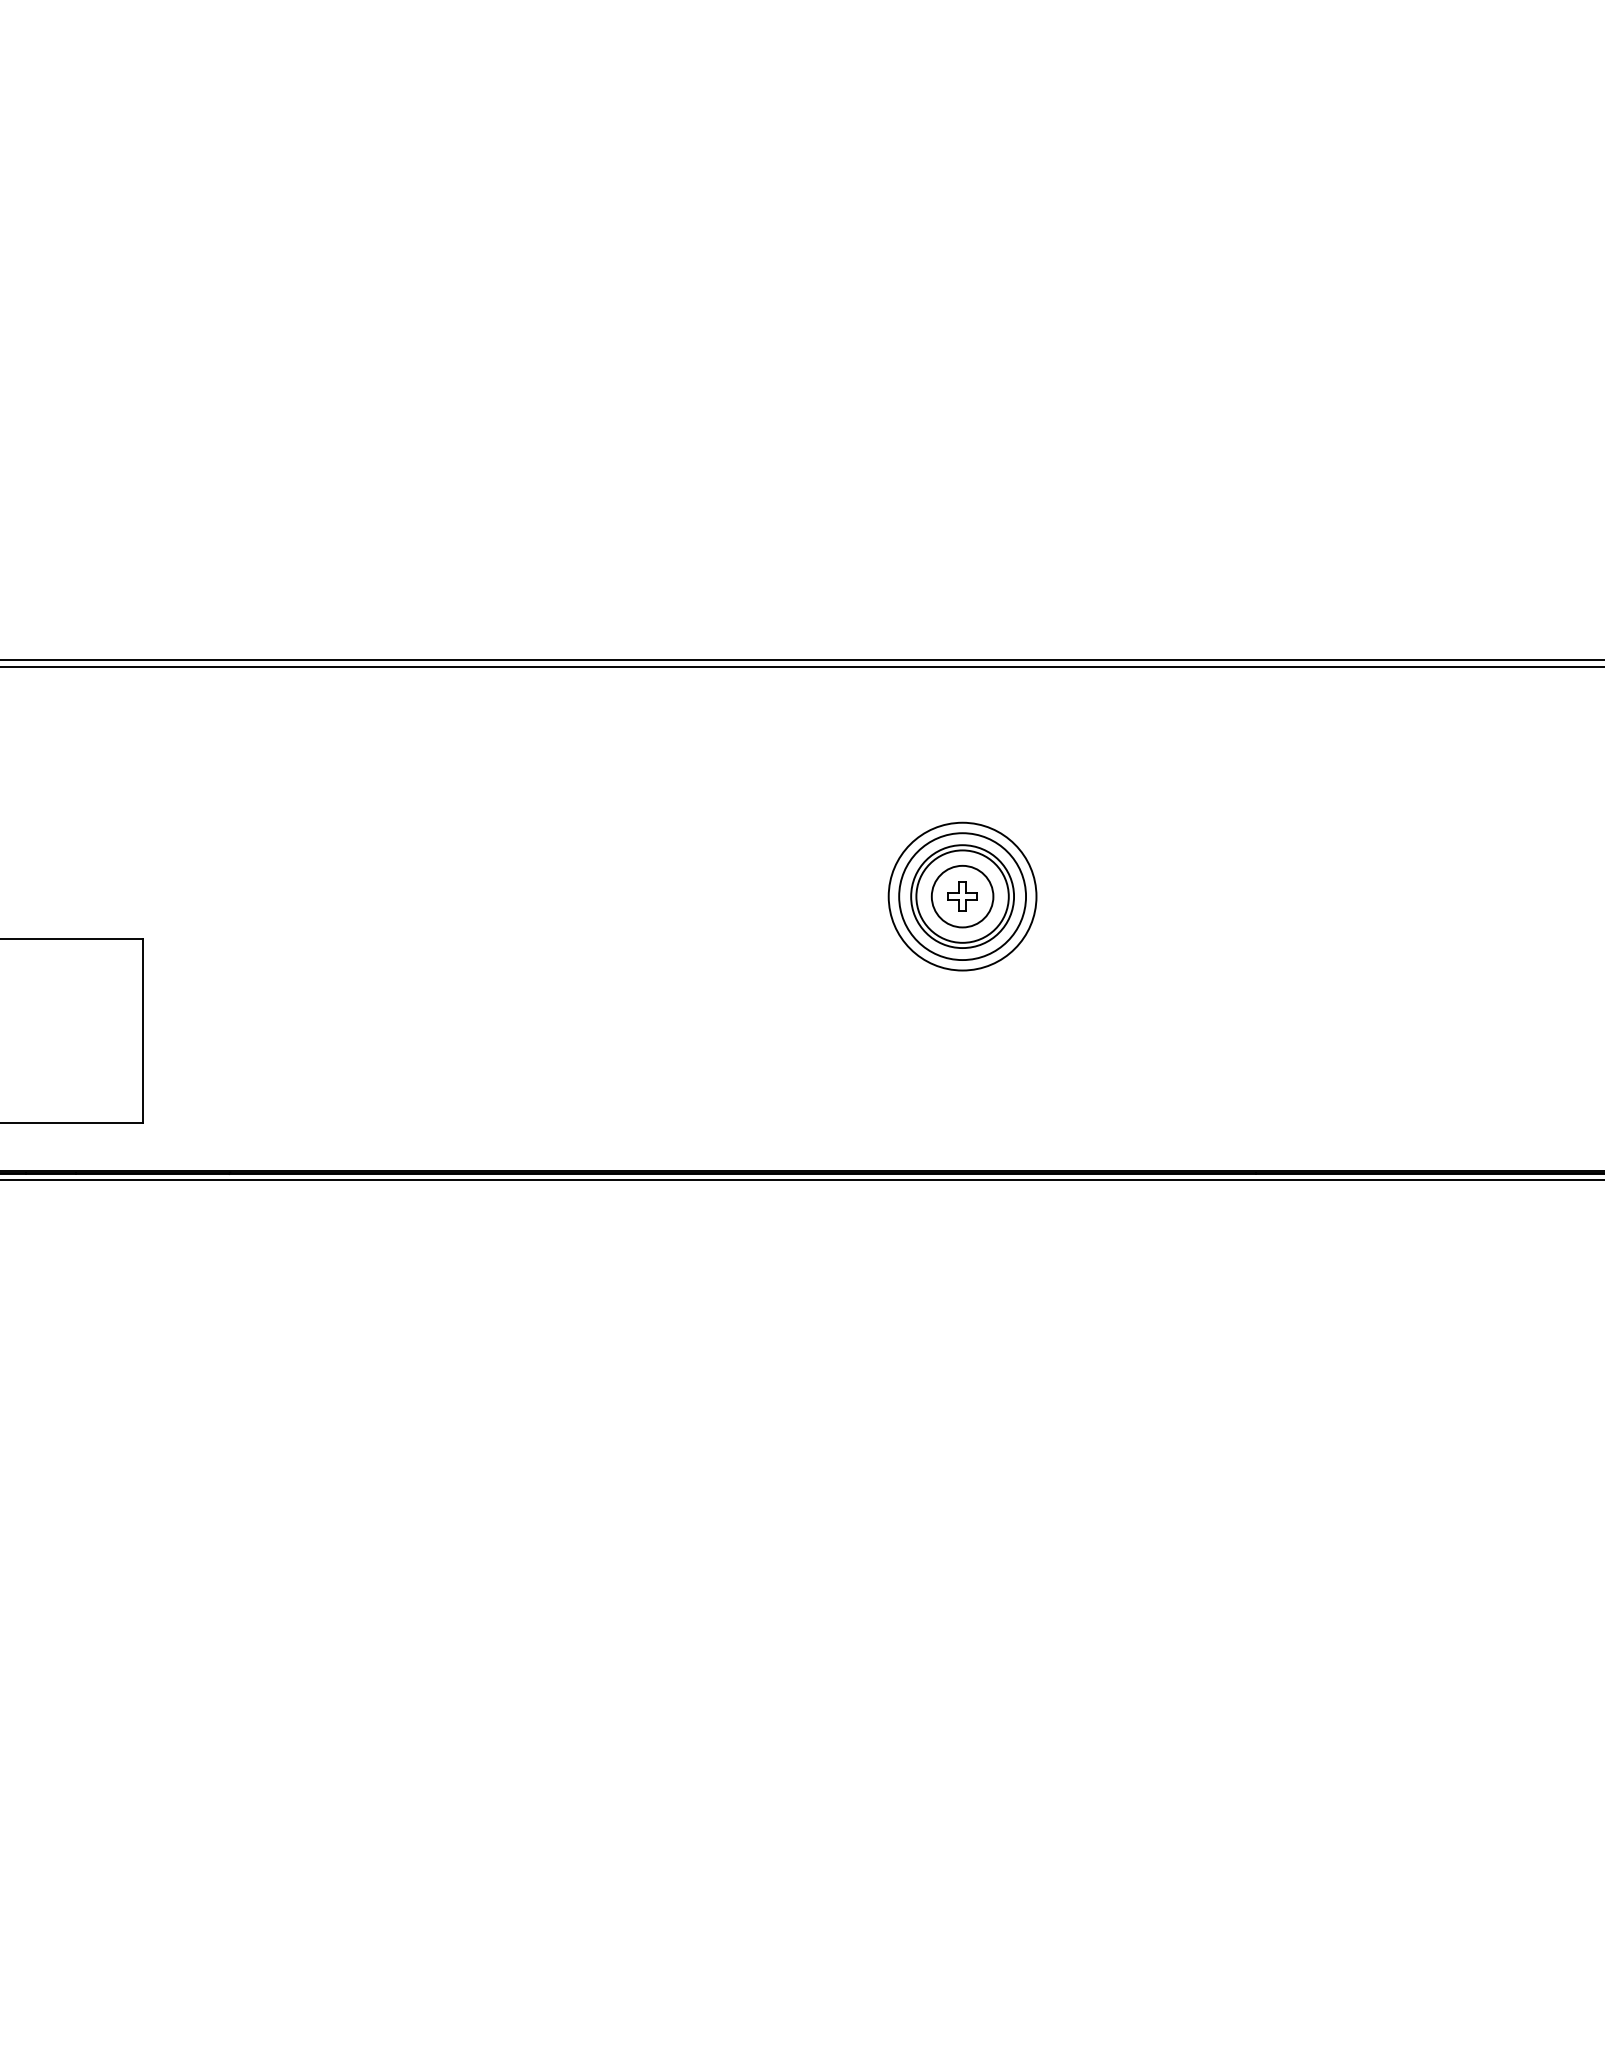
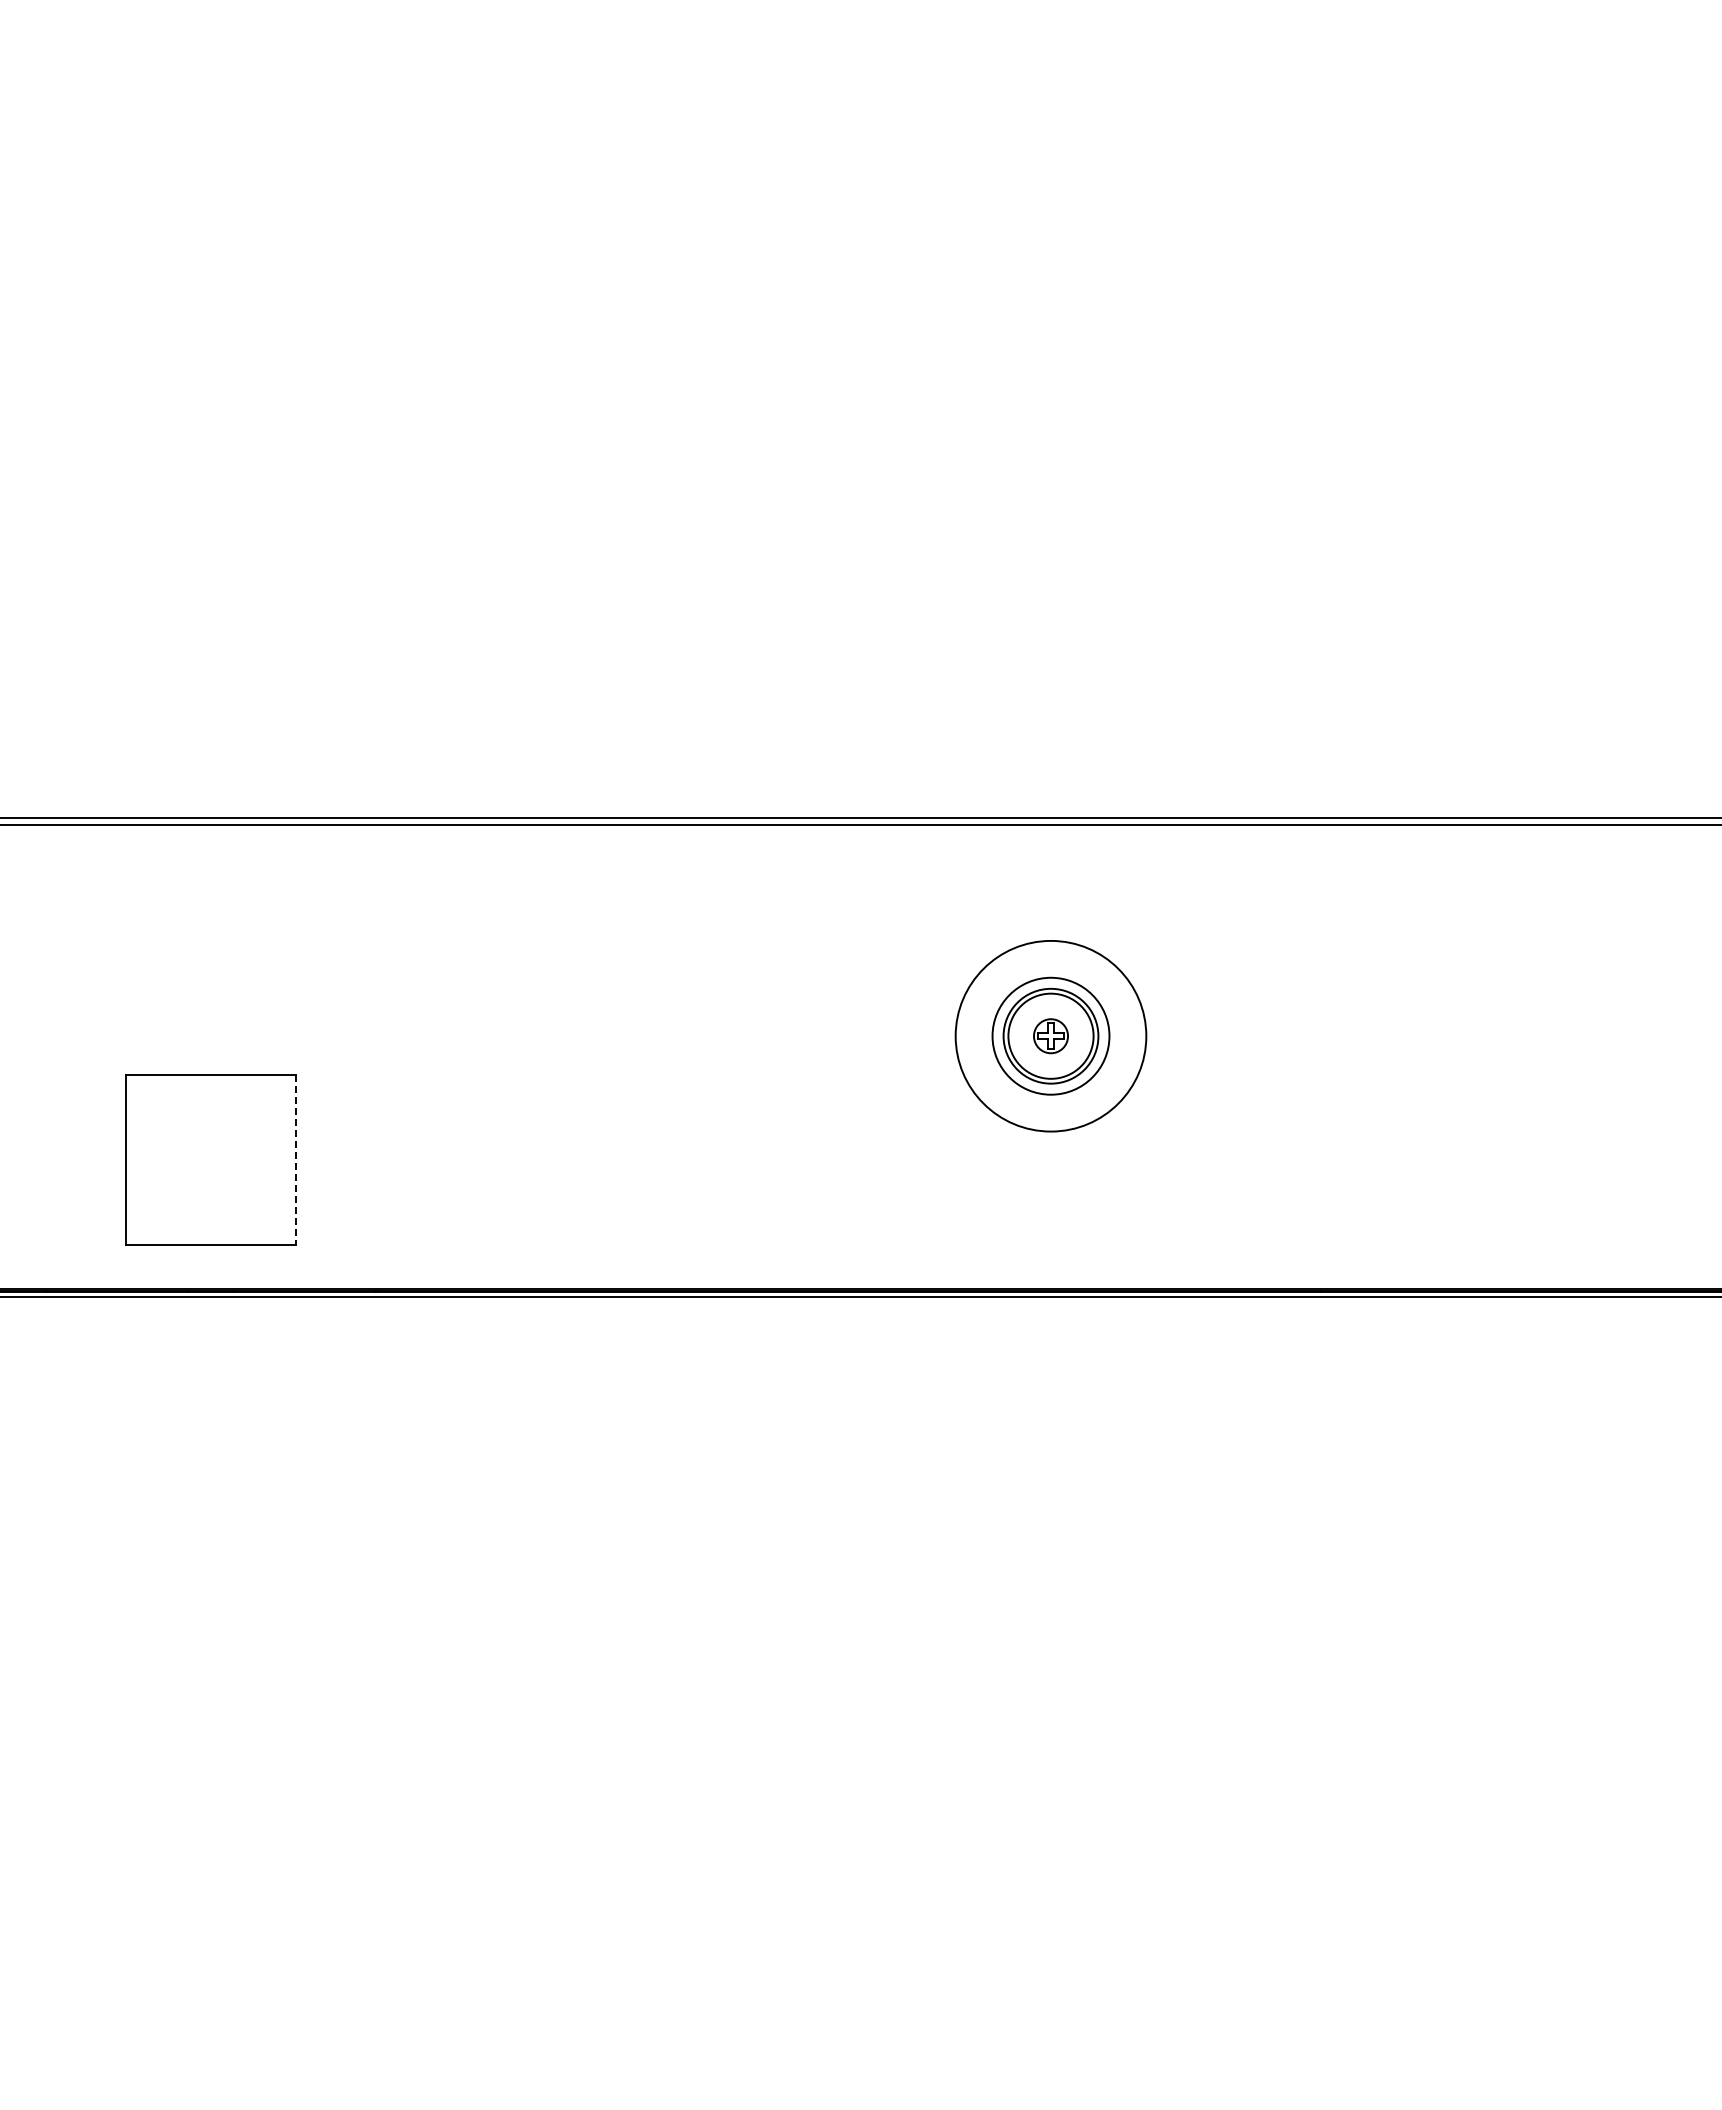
circle: (962, 895) -> (1050, 1035), size x0.6
circle: (962, 896) -> (1050, 1036), size x1.4
line: (142, 1031) -> (295, 1160), solid -> dashed

